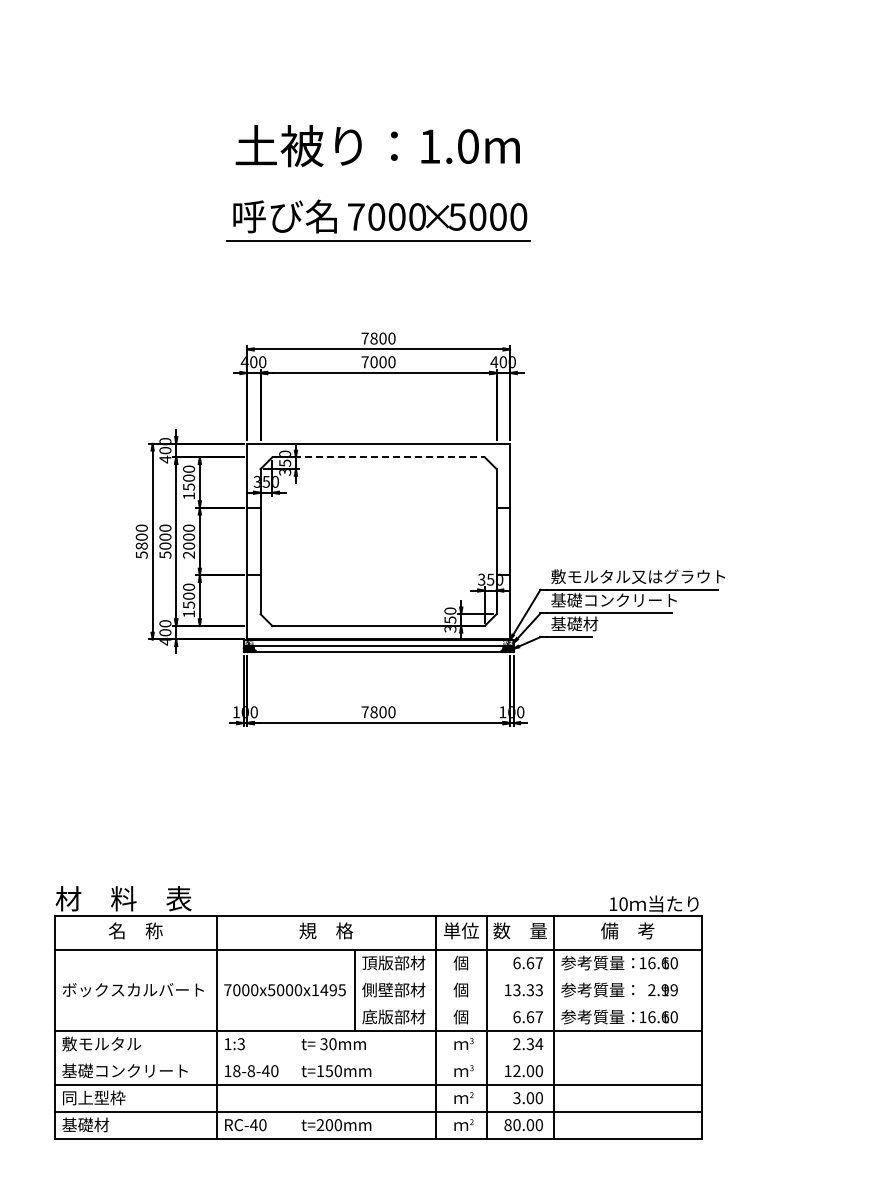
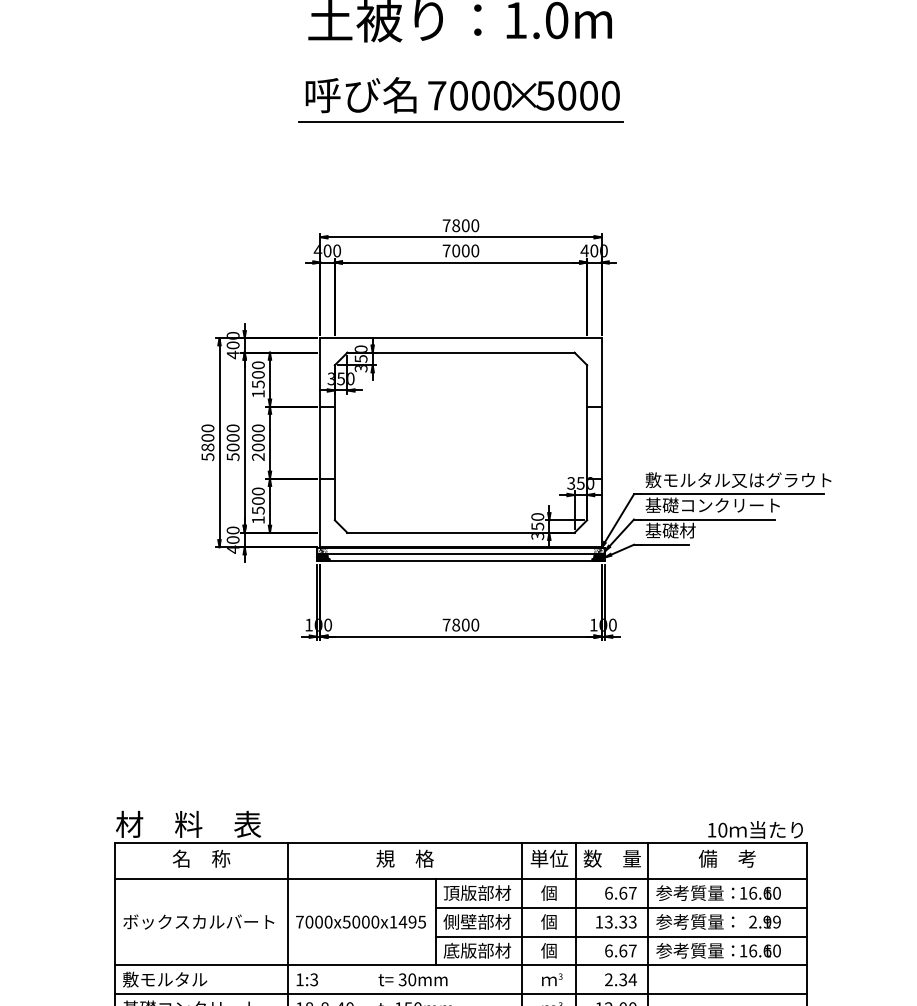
line: (379, 457) -> (461, 352), dashed -> solid
line: (528, 976) -> (621, 907), added
line: (528, 1003) -> (621, 936), added
line: (378, 1057) -> (460, 994), added

